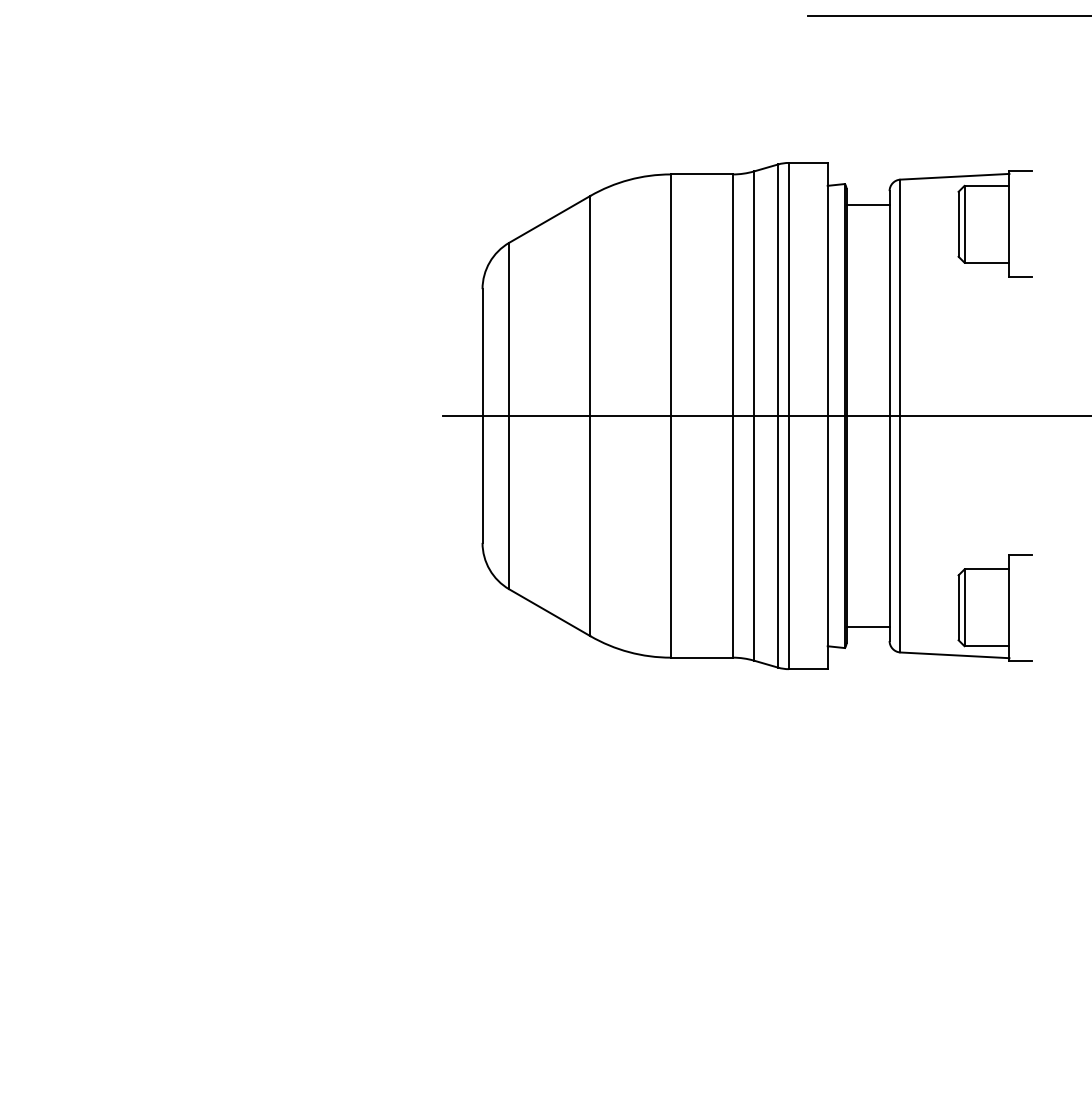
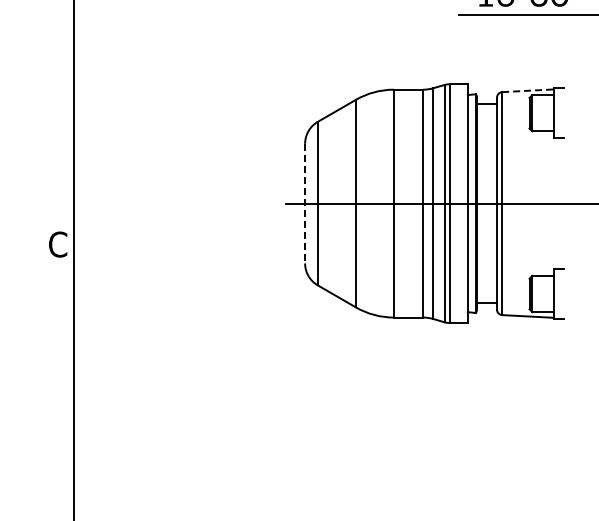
line: (954, 176) -> (527, 90), solid -> dashed
line: (483, 415) -> (305, 203), solid -> dashed

